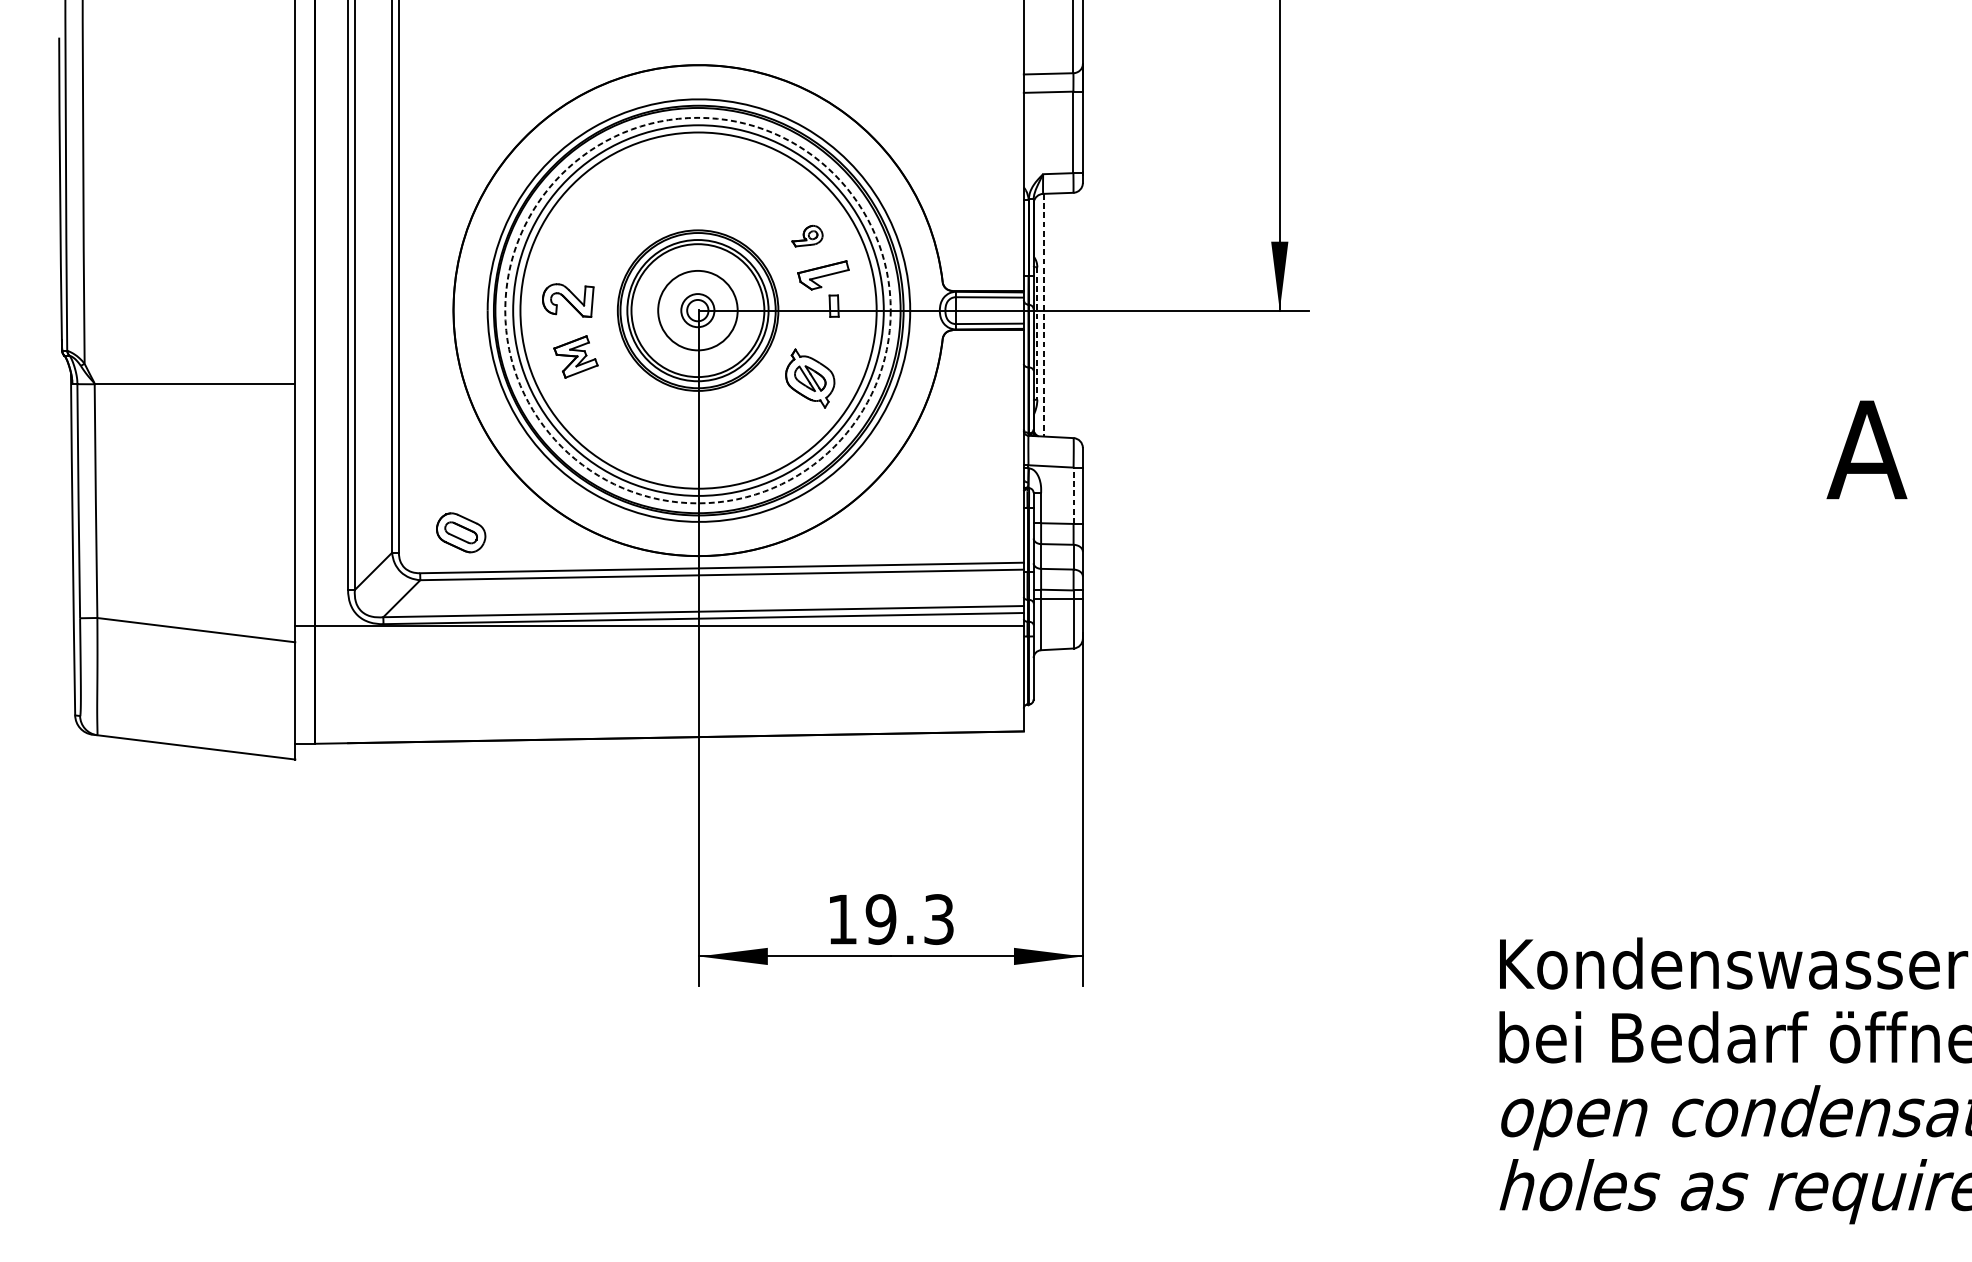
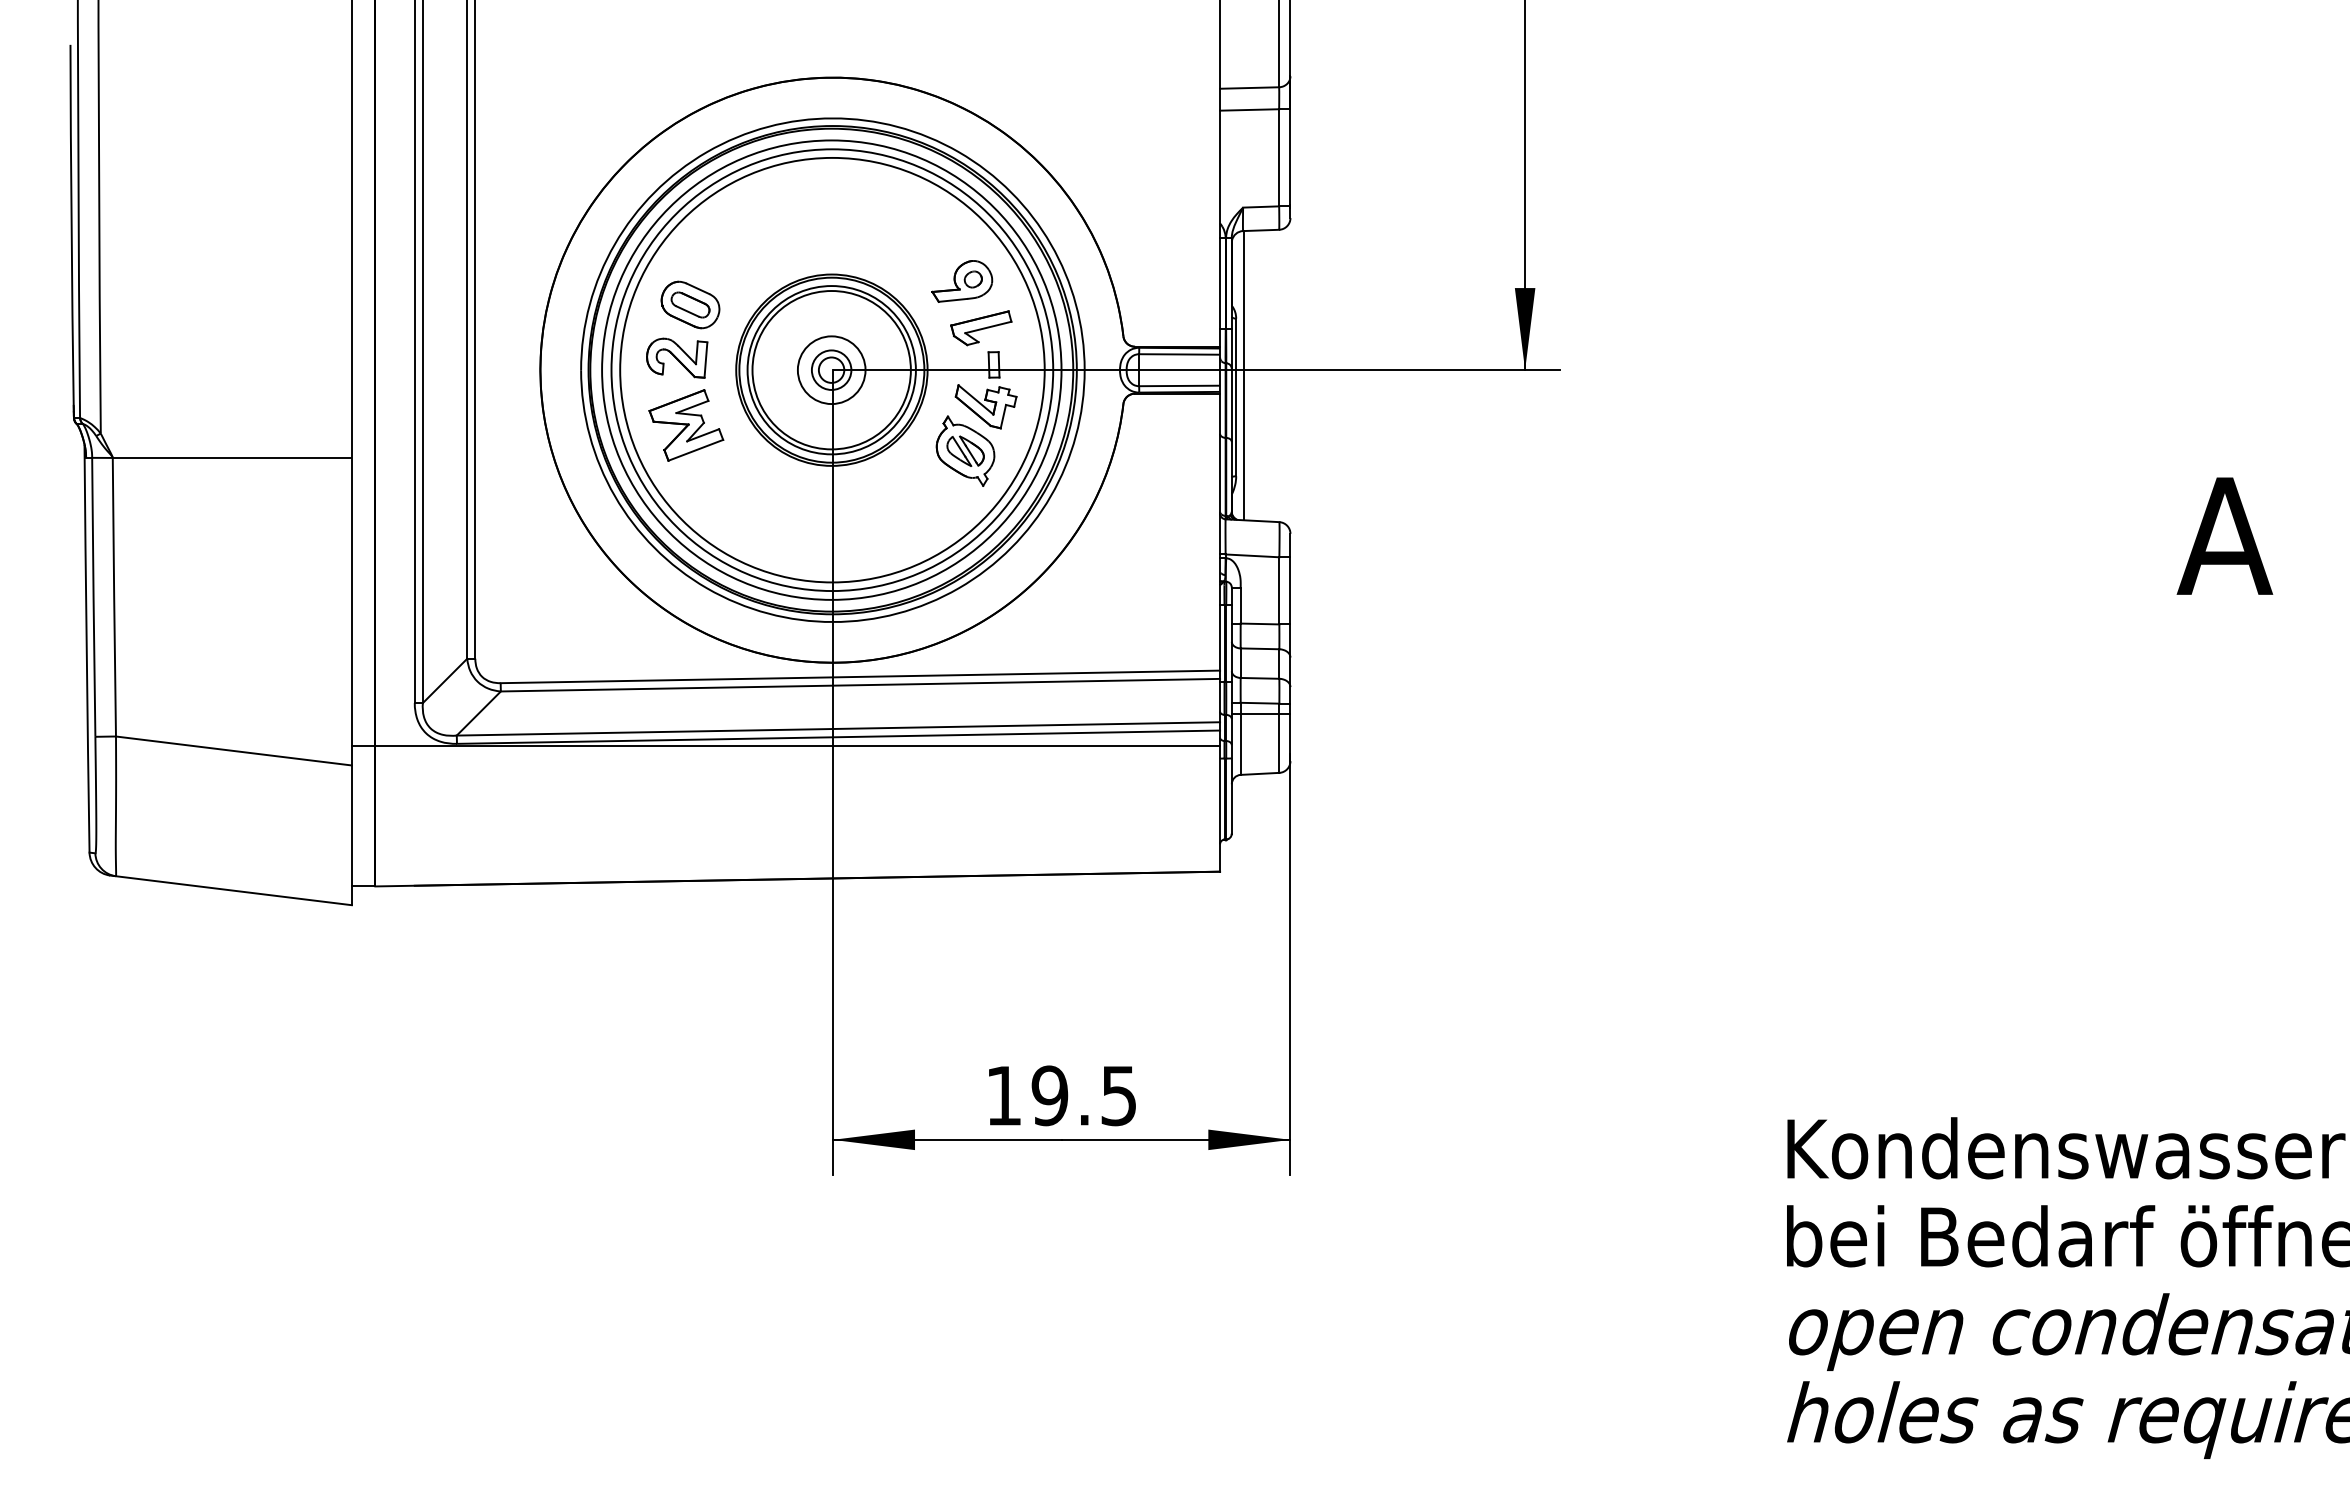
part: (807, 236) -> (962, 281), size x1.67
circle: (697, 310) -> (831, 369), dashed -> solid
circle: (697, 310) -> (831, 370), size x0.71
line: (1043, 315) -> (1243, 375), dashed -> solid
line: (1037, 333) -> (1236, 397), dashed -> solid
part: (826, 341) -> (985, 406), added
part: (576, 357) -> (686, 425), size x1.43
line: (1073, 495) -> (1279, 590), dashed -> solid
part: (461, 532) -> (690, 304), moved
text: (939, 919) -> (1119, 1095), 19.3 -> 19.5

